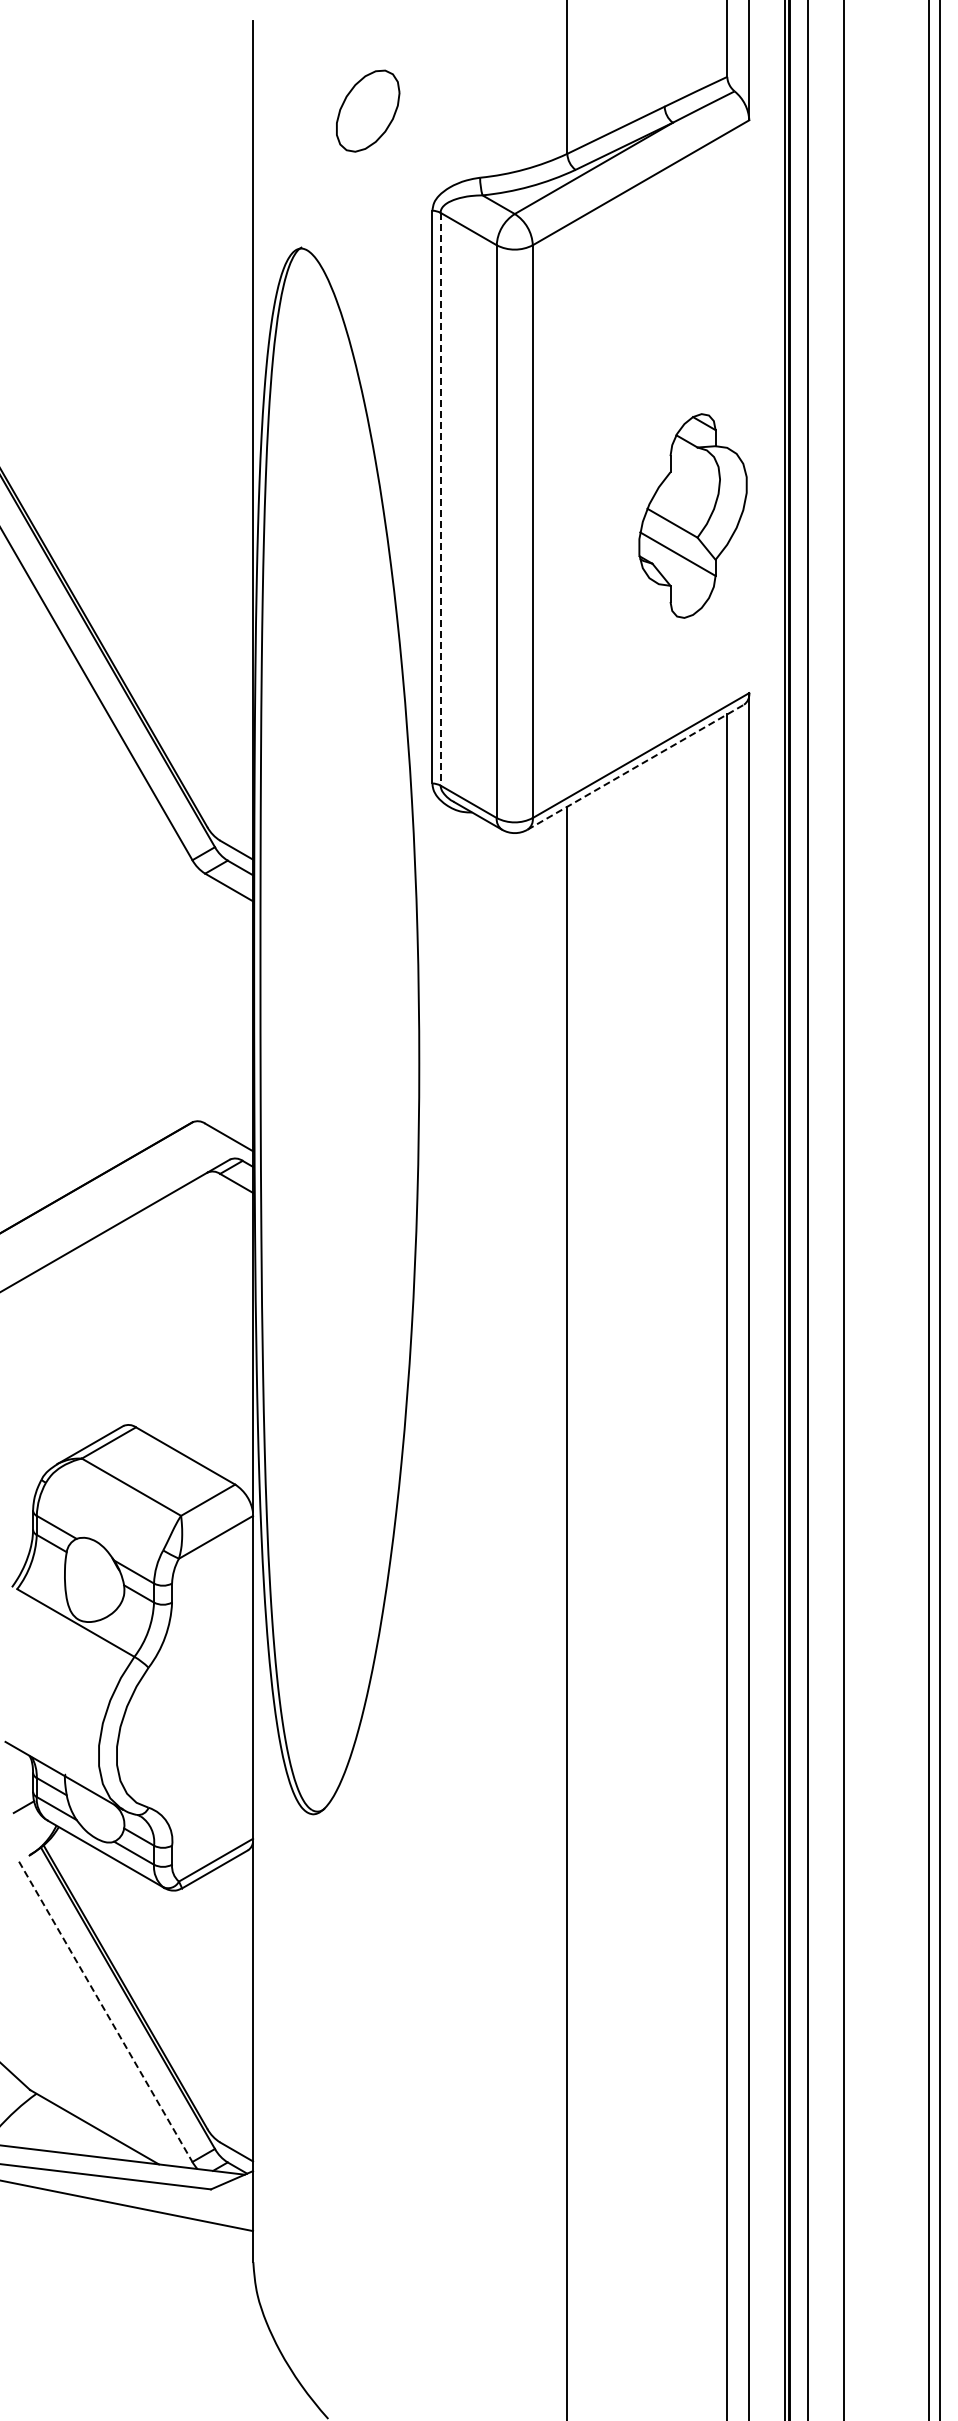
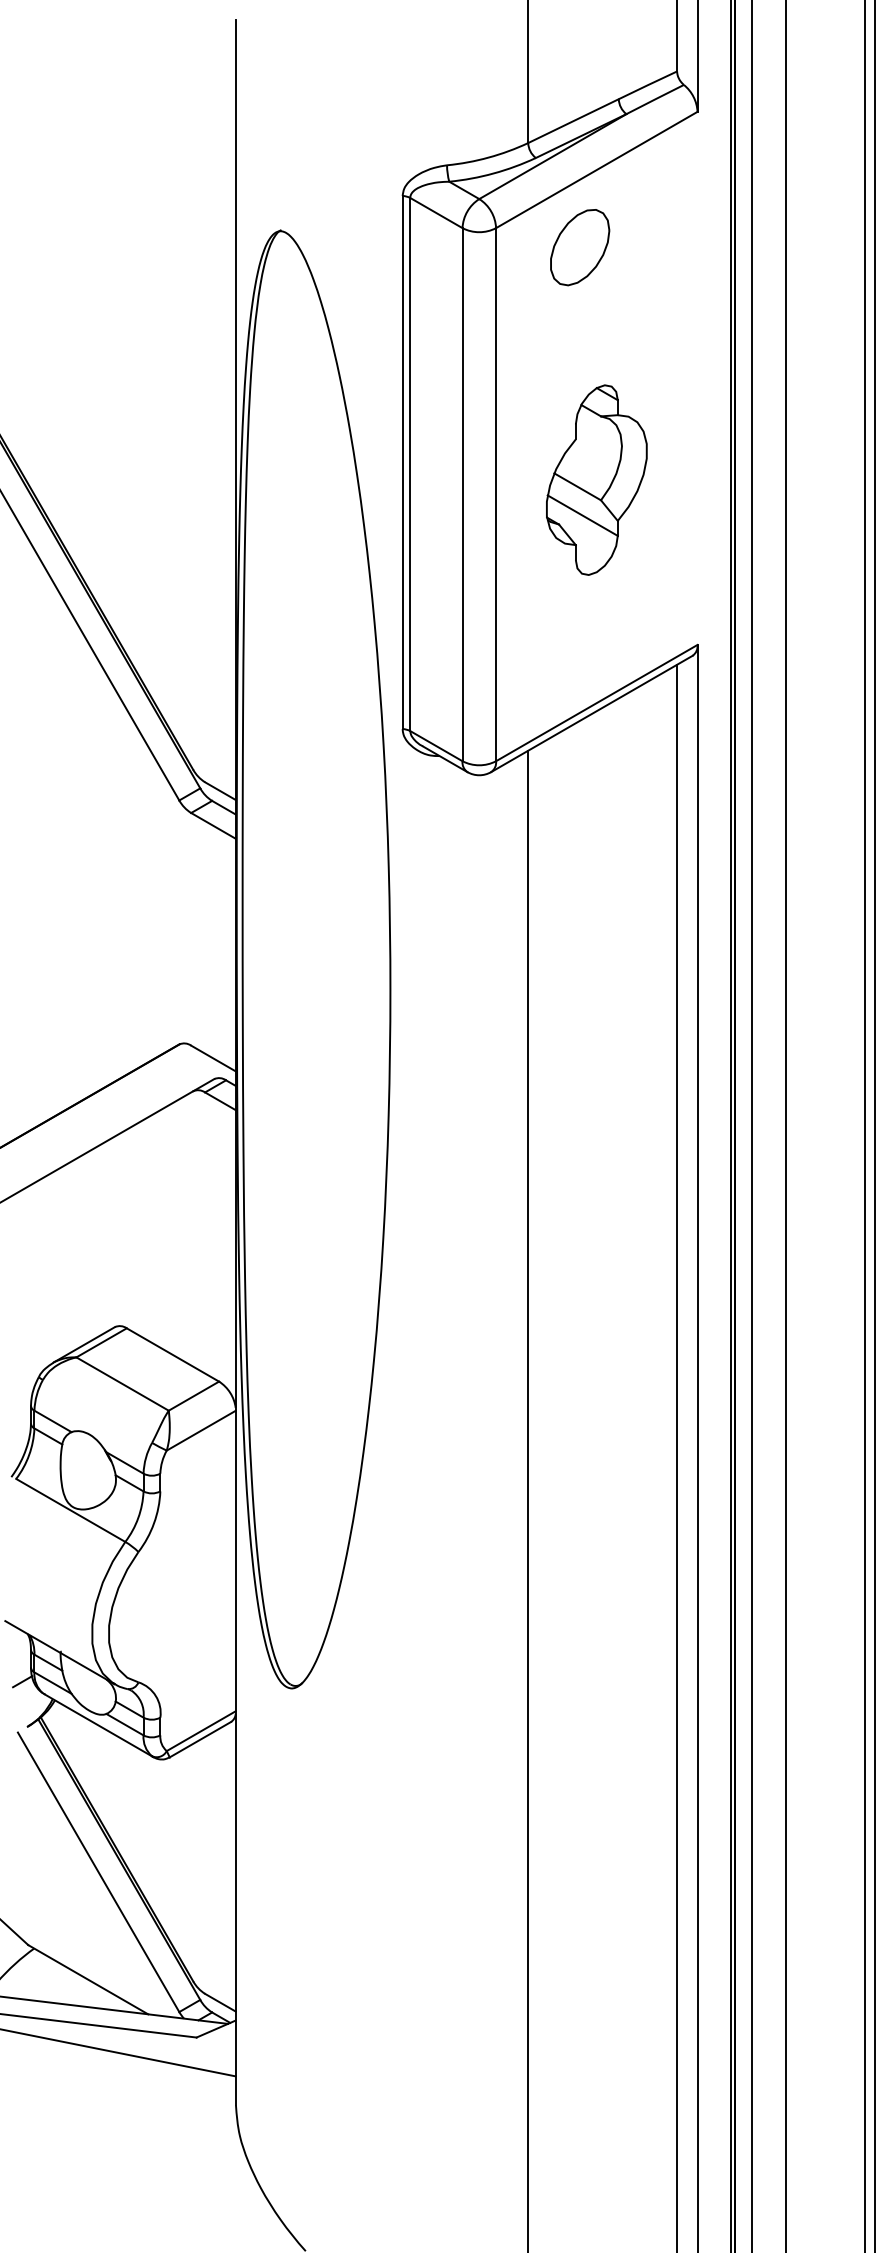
part: (368, 110) -> (580, 246), moved
line: (440, 499) -> (410, 464), dashed -> solid
part: (692, 515) -> (596, 479), moved
line: (635, 767) -> (591, 714), dashed -> solid
line: (106, 2012) -> (99, 1872), dashed -> solid

